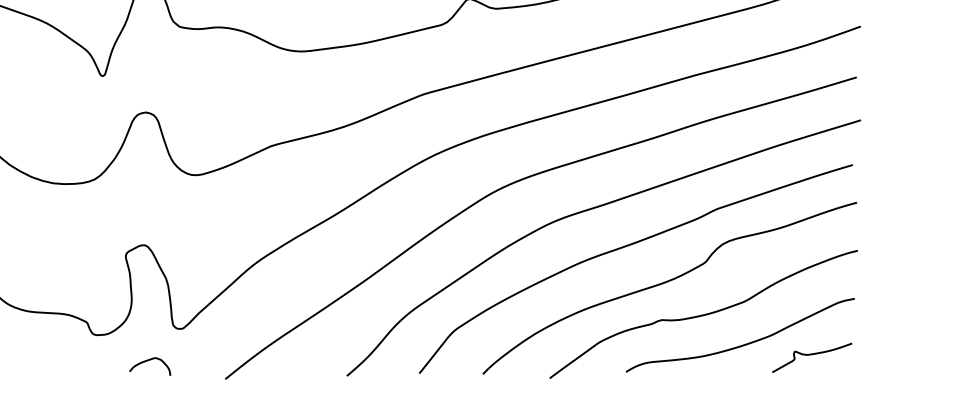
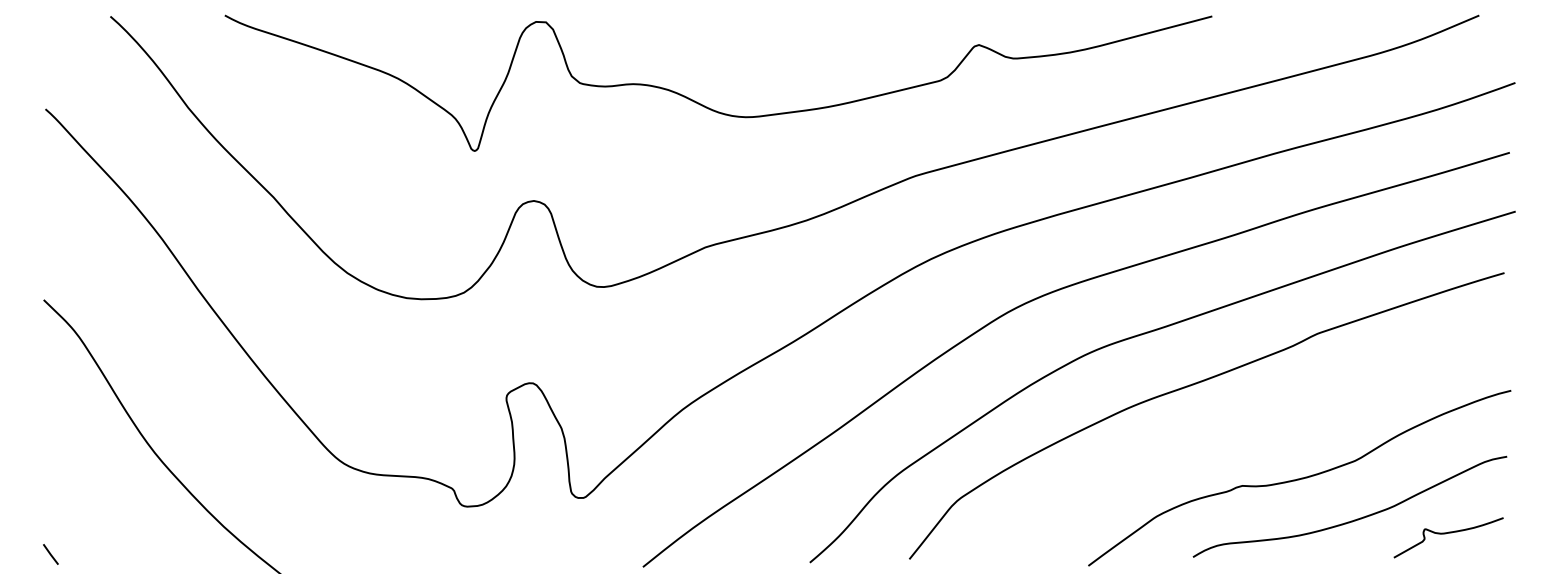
curve: (667, 282) -> (1249, 434), removed
curve: (147, 361) -> (536, 542), removed

